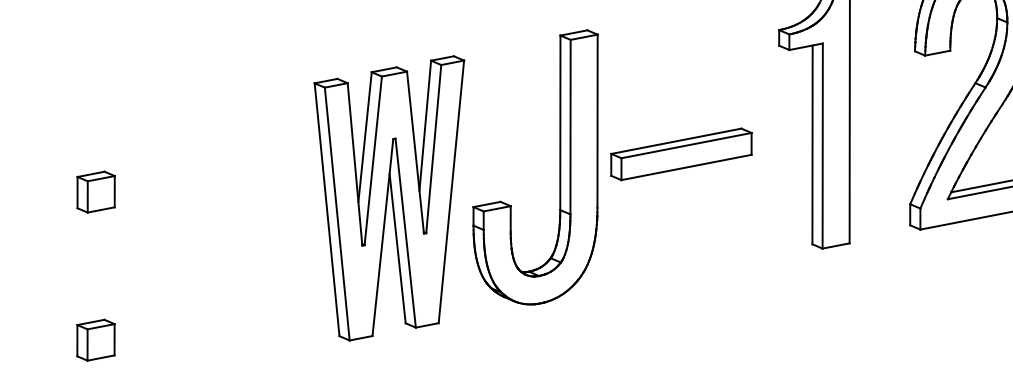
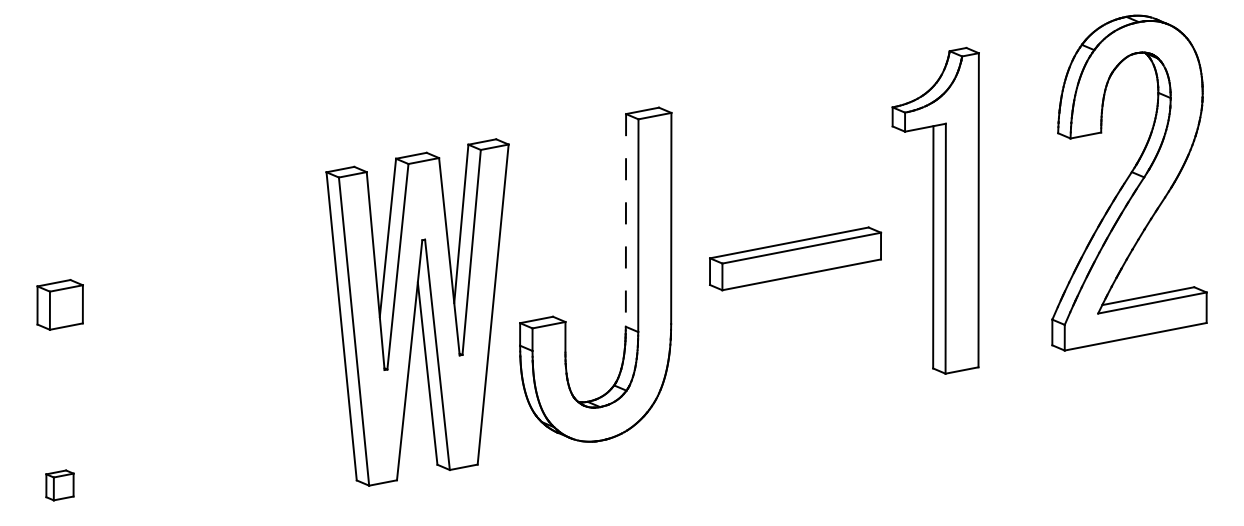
line: (559, 122) -> (625, 220), solid -> dashed
part: (681, 154) -> (795, 258), moved
part: (95, 340) -> (59, 485), size x0.6

